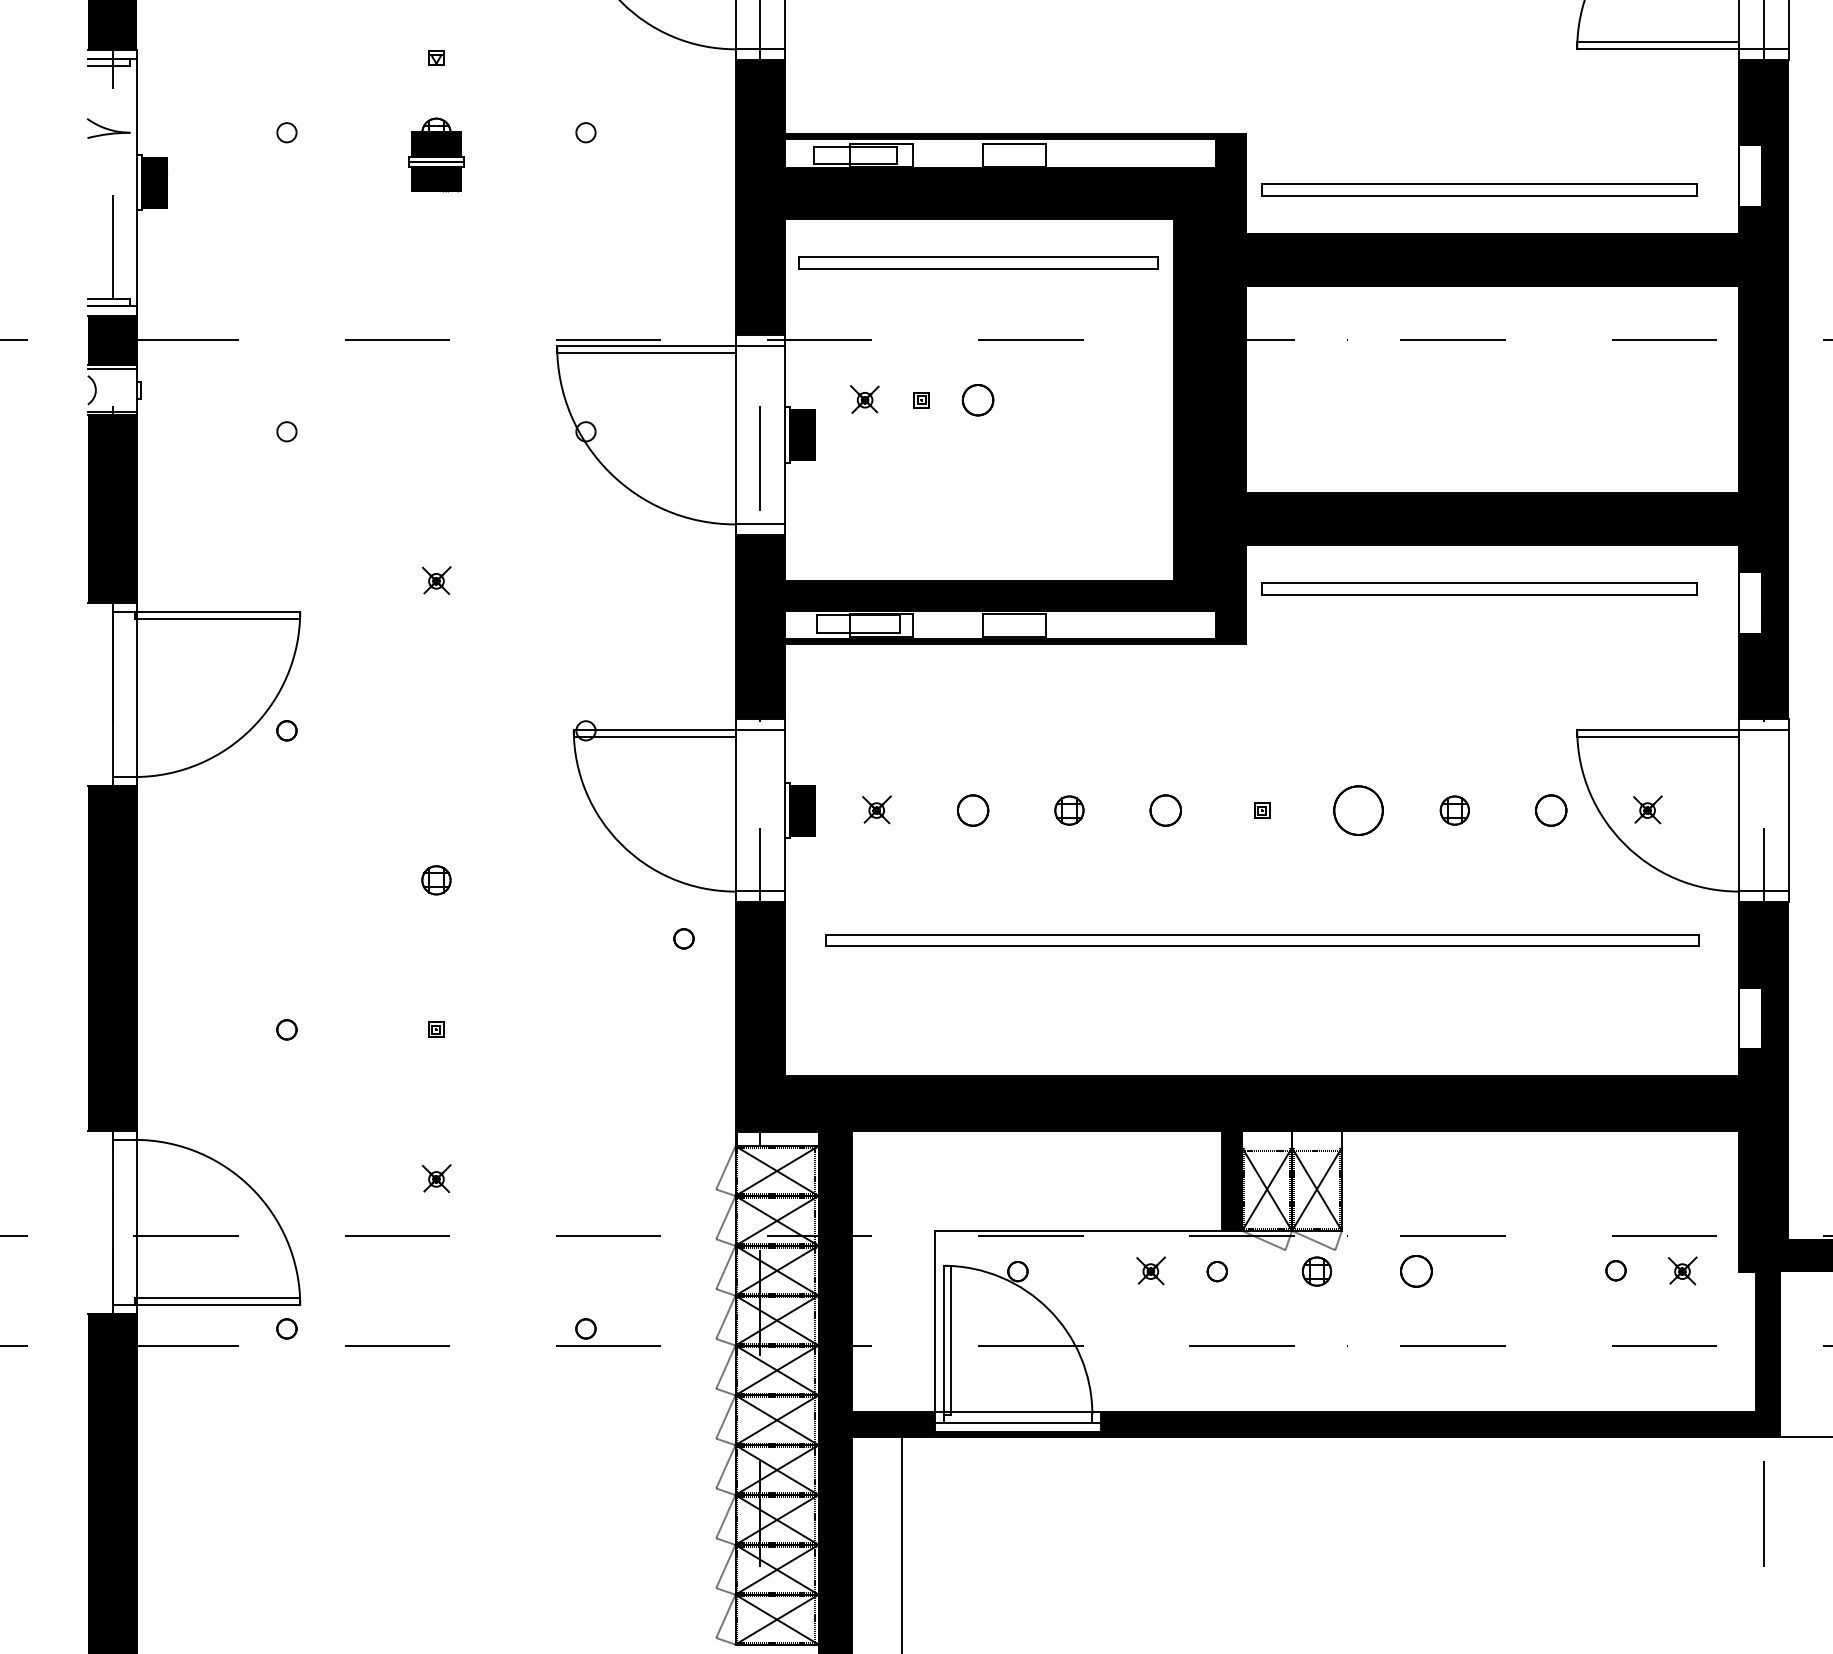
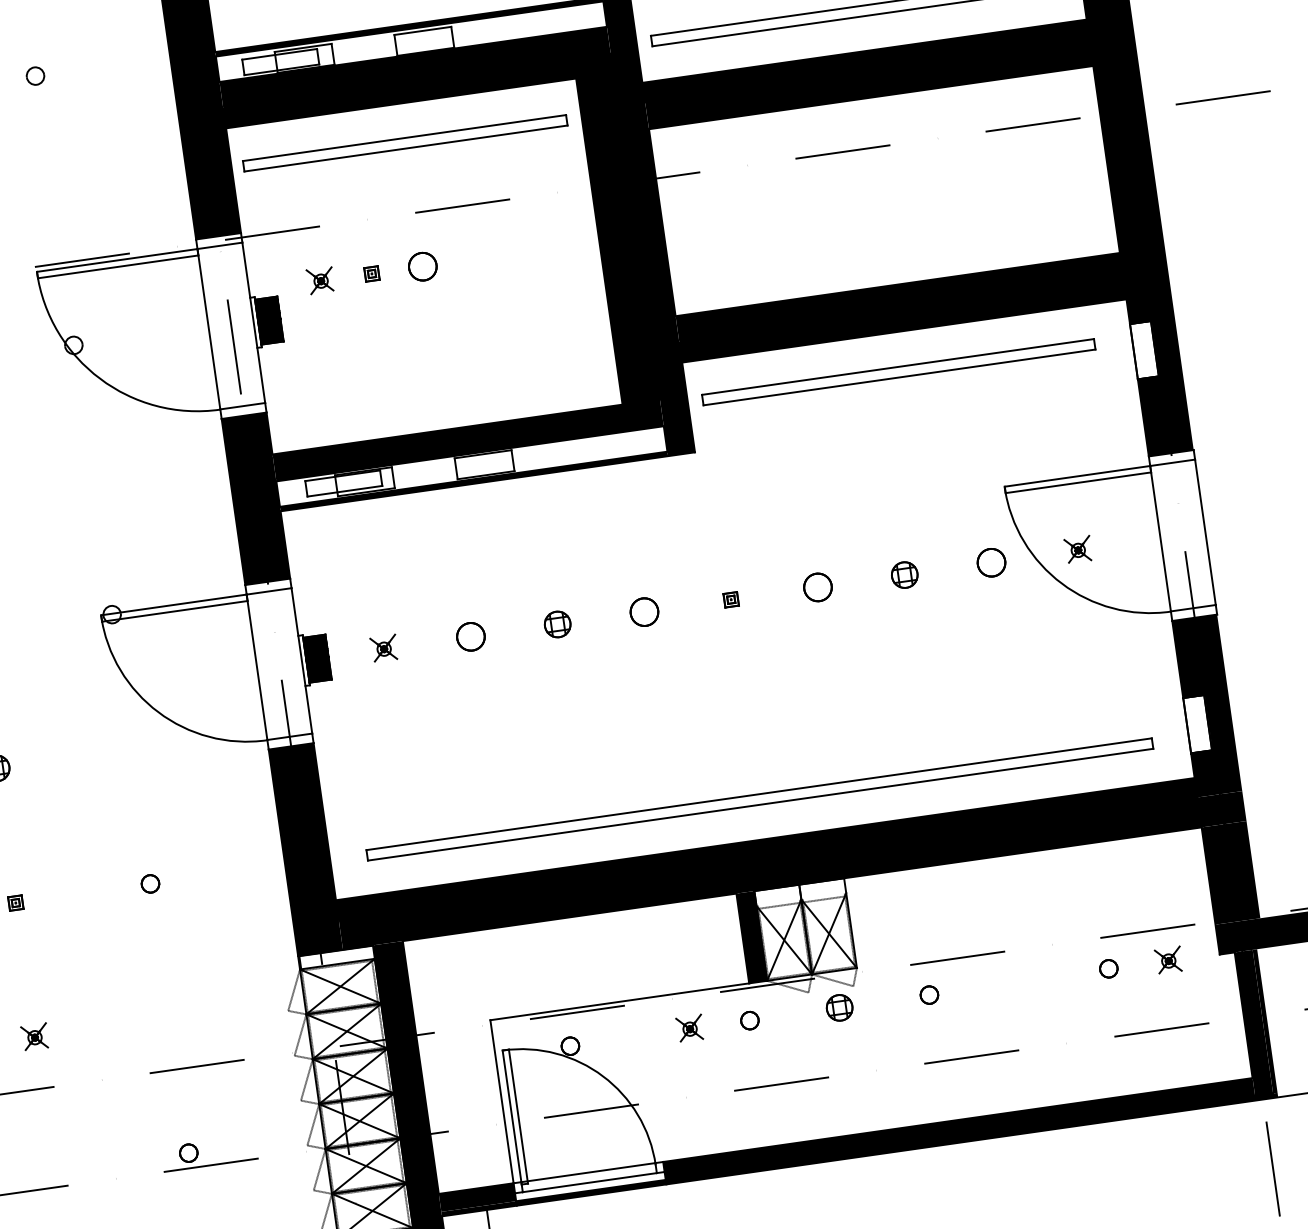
part: (1358, 810) -> (817, 587), size x0.62
part: (683, 938) -> (150, 883), moved
part: (1262, 940) -> (759, 799), moved
part: (1416, 1271) -> (929, 995), size x0.62

